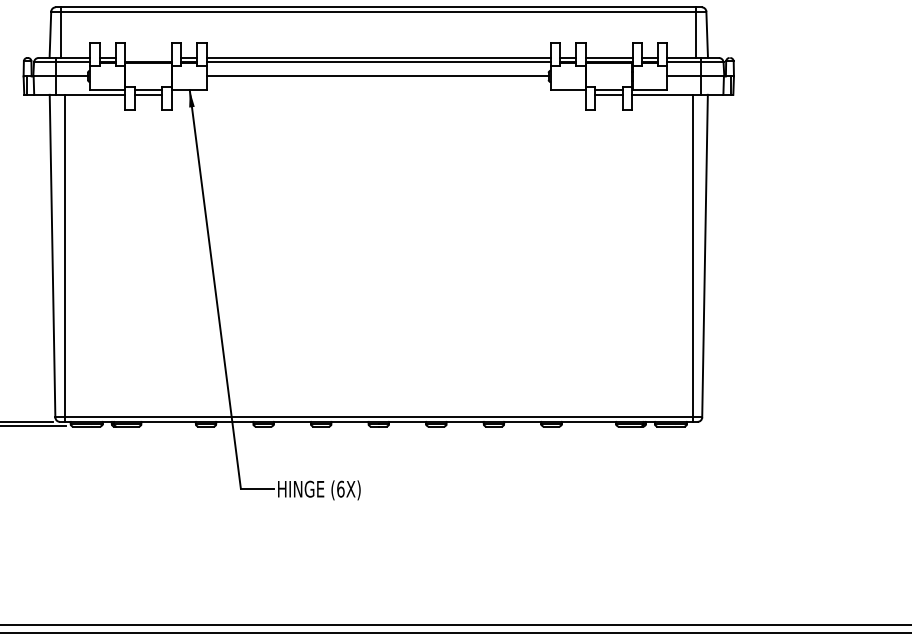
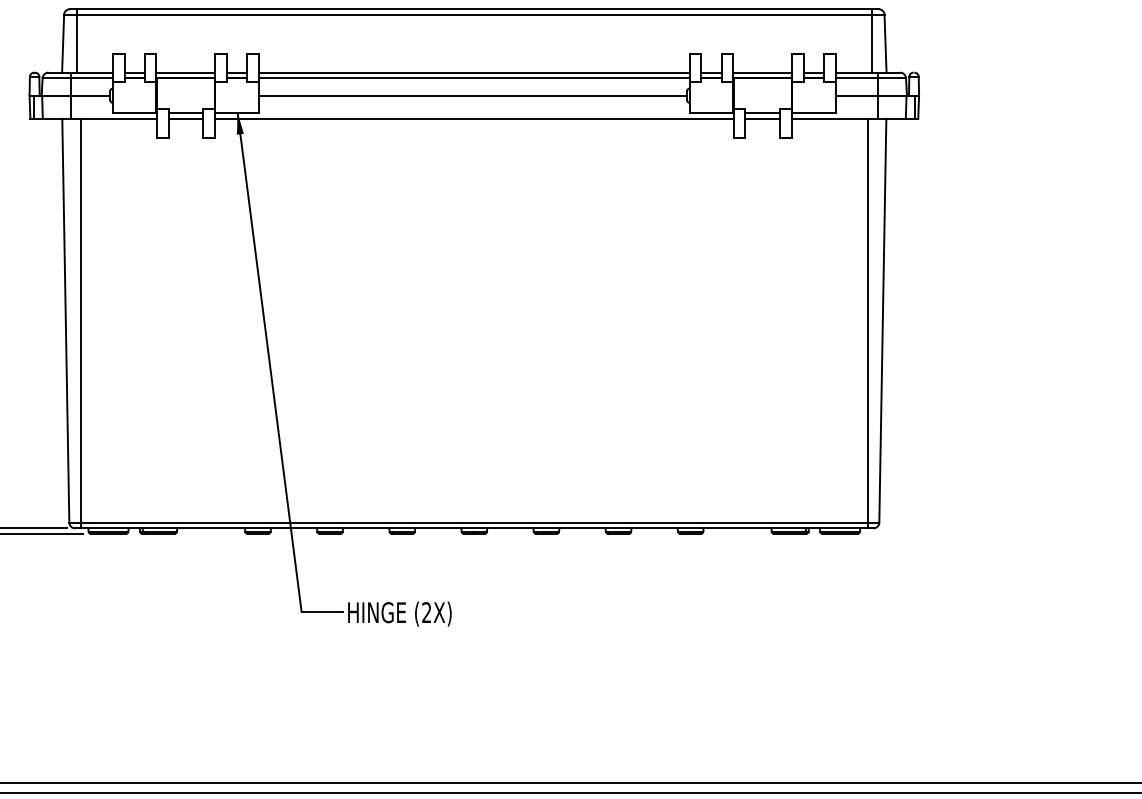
line: (148, 57) -> (185, 72), added
line: (378, 94) -> (473, 118), added
text: (340, 489) -> (426, 612), (6X) -> (2X)

